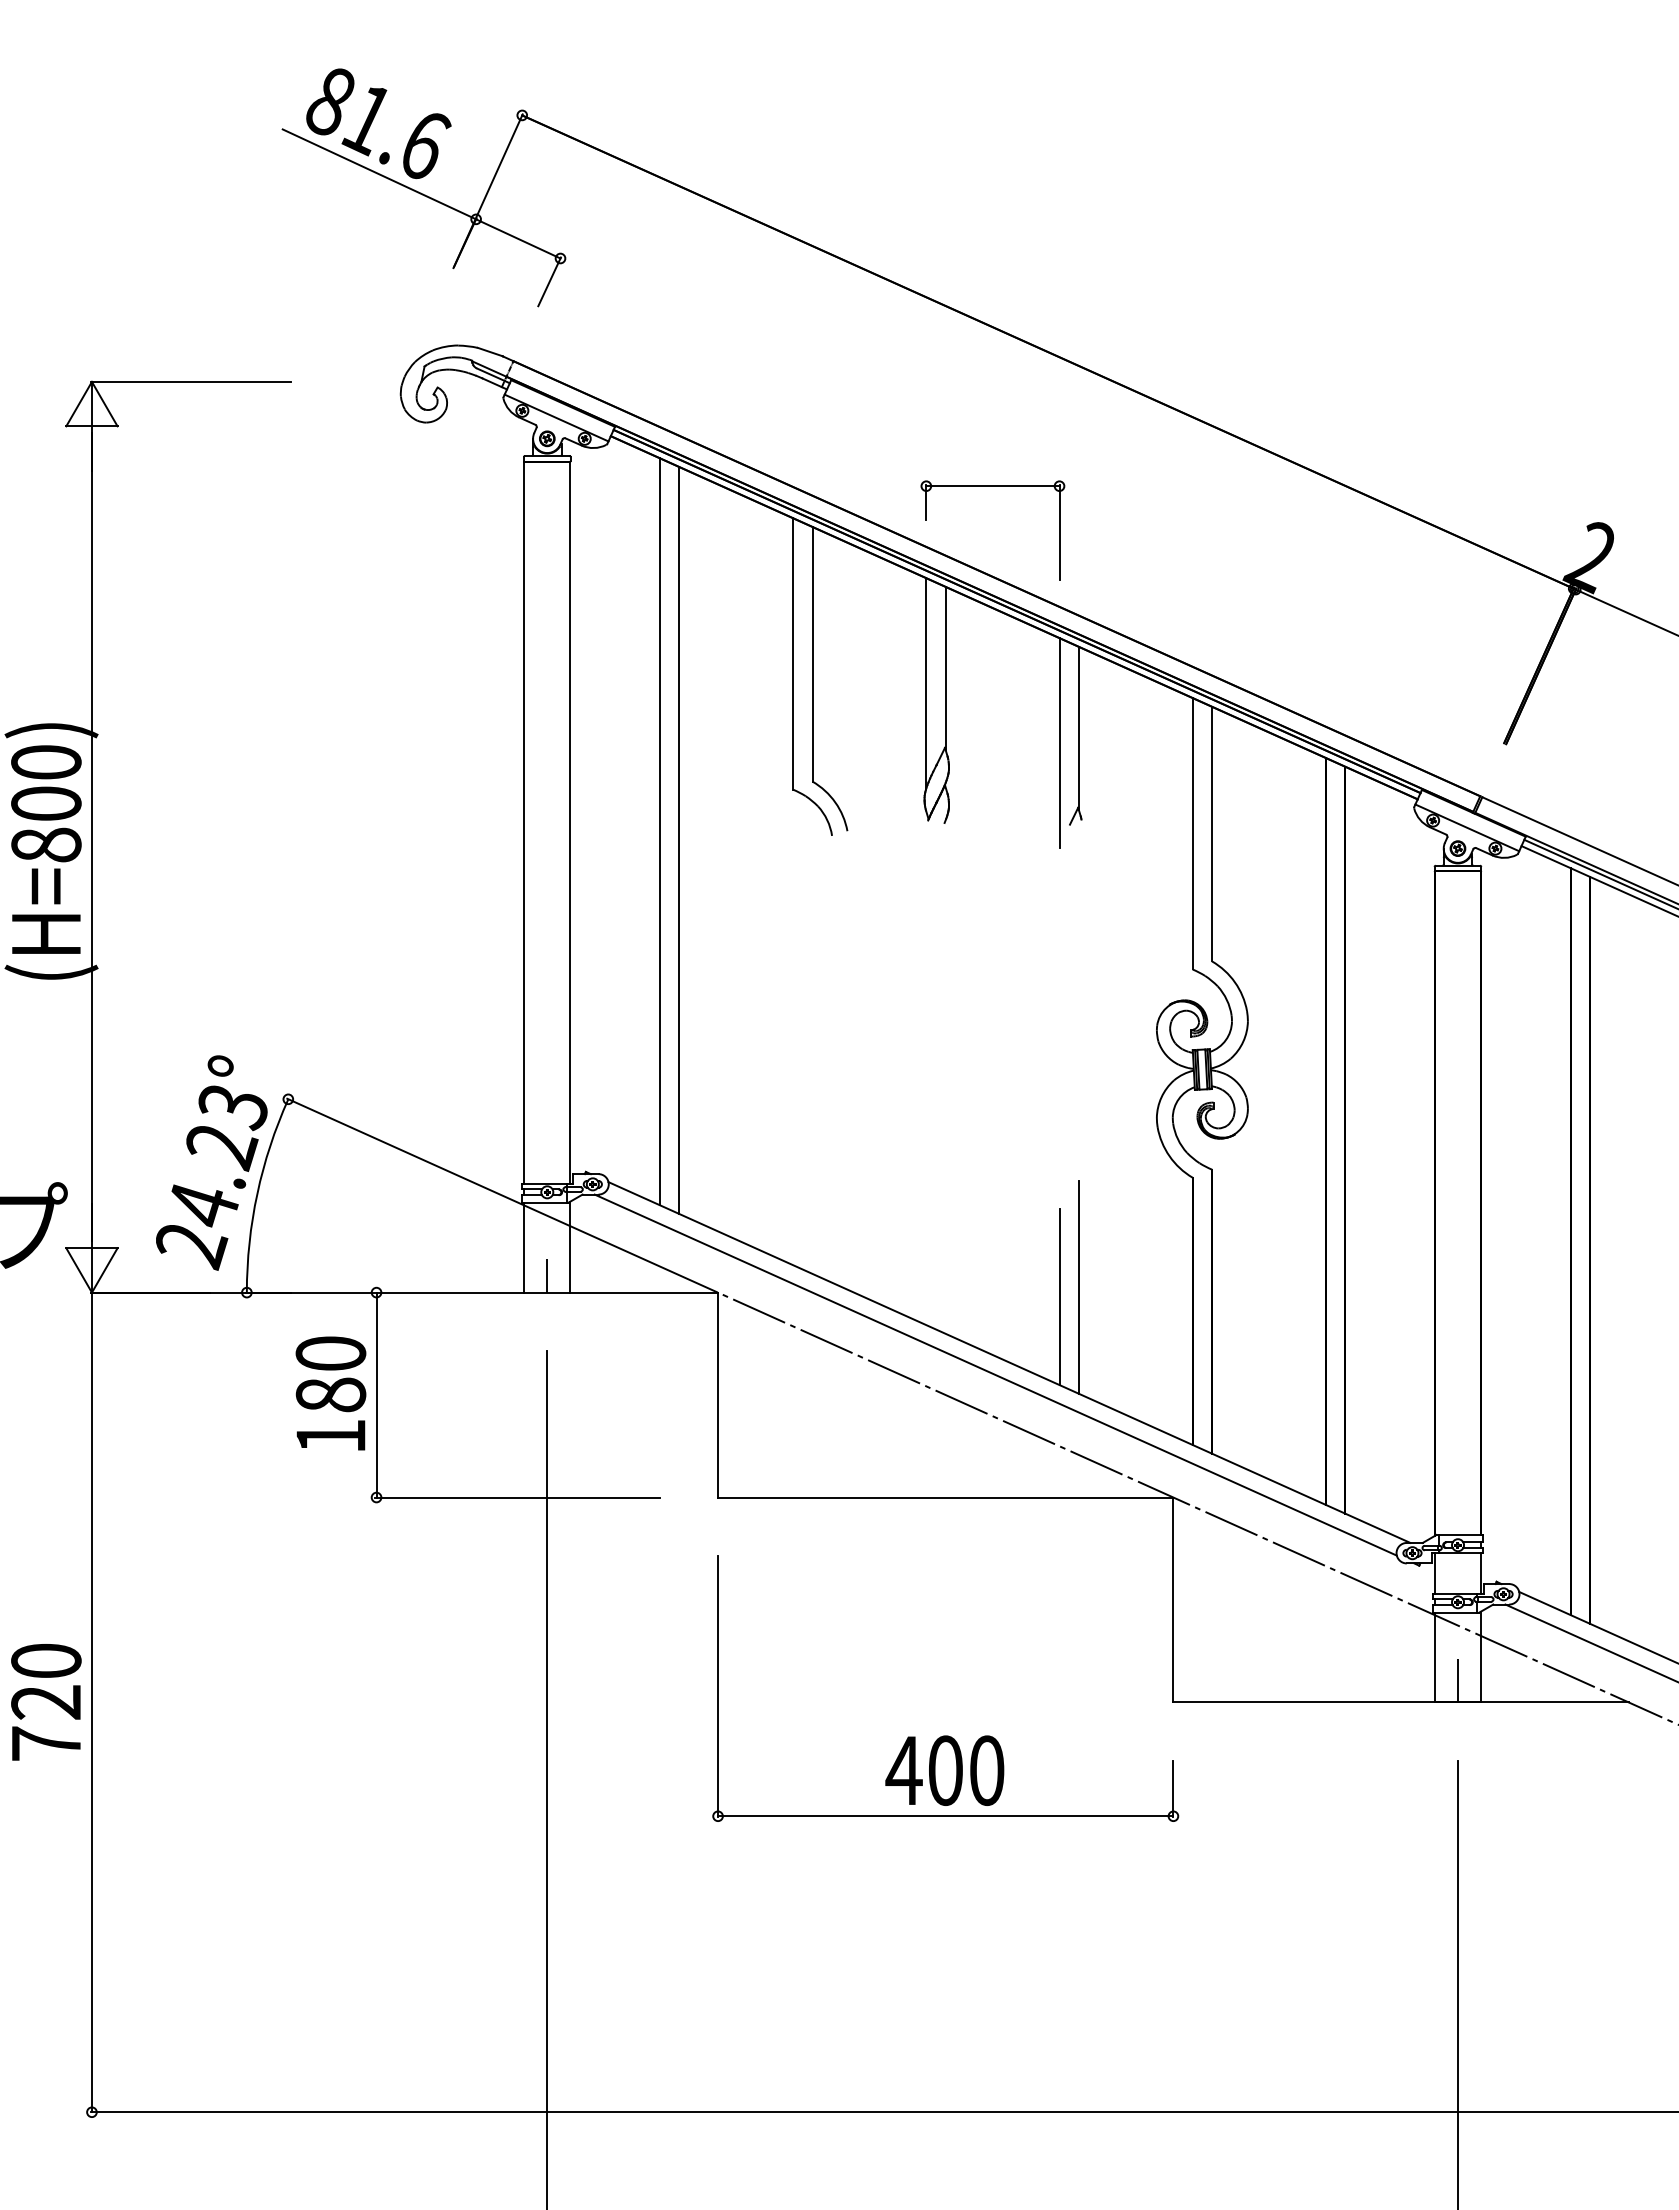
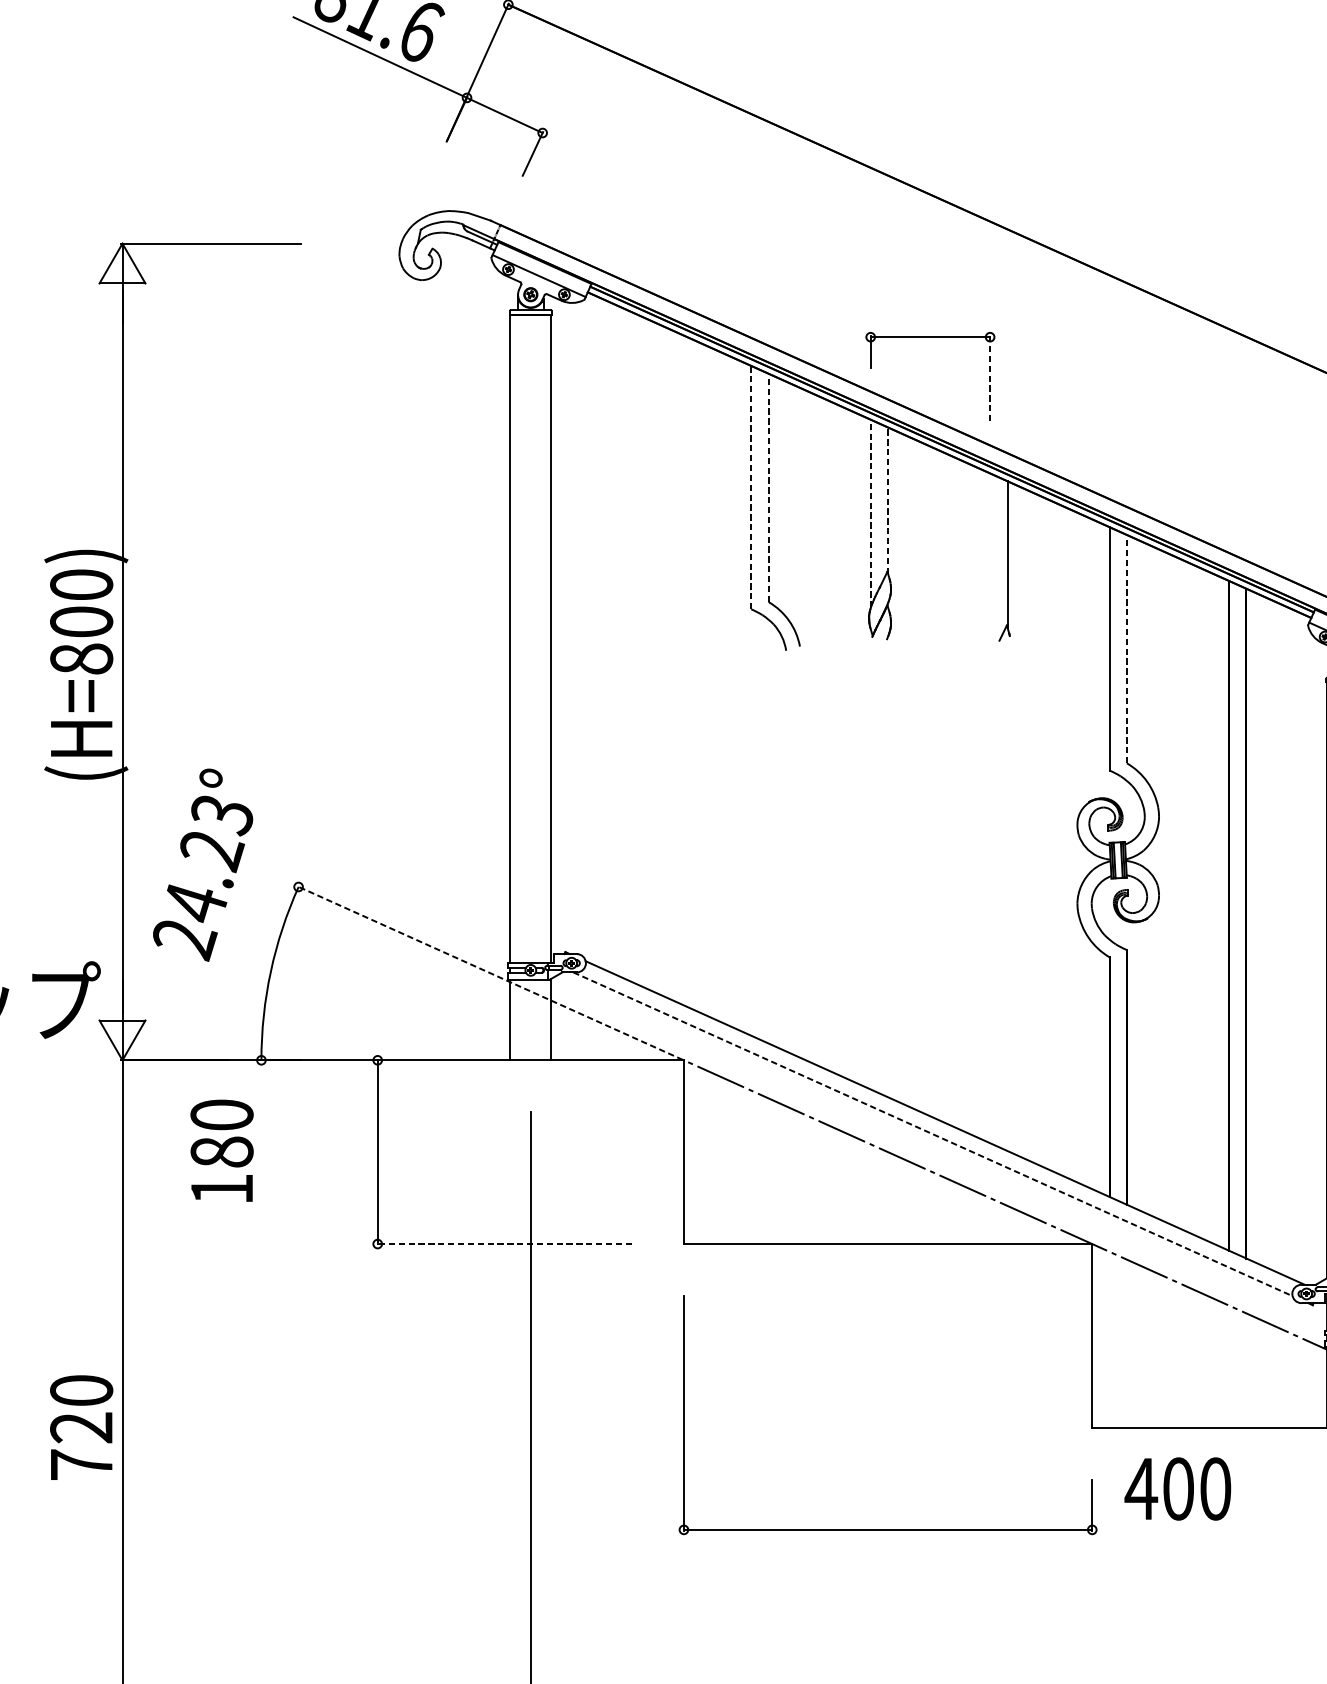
line: (1059, 532) -> (990, 378), solid -> dashed
line: (793, 653) -> (751, 487), solid -> dashed
line: (812, 653) -> (768, 487), solid -> dashed
line: (945, 668) -> (887, 500), solid -> dashed
line: (926, 682) -> (870, 513), solid -> dashed
line: (1059, 742) -> (990, 567), removed
line: (660, 831) -> (632, 646), removed
line: (1212, 833) -> (1127, 648), solid -> dashed
line: (679, 840) -> (649, 654), removed
text: (211, 1162) -> (202, 864), moved
line: (502, 1195) -> (490, 973), solid -> dashed
line: (547, 1275) -> (531, 1044), removed
line: (1078, 1287) -> (1007, 1055), removed
line: (1059, 1297) -> (990, 1064), removed
line: (995, 1375) -> (932, 1134), solid -> dashed
text: (330, 1393) -> (221, 1150), moved
line: (517, 1497) -> (504, 1244), solid -> dashed
text: (944, 1770) -> (1177, 1488), moved

